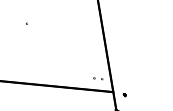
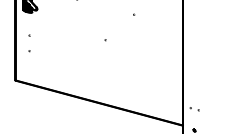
part: (98, 79) -> (194, 109), moved

